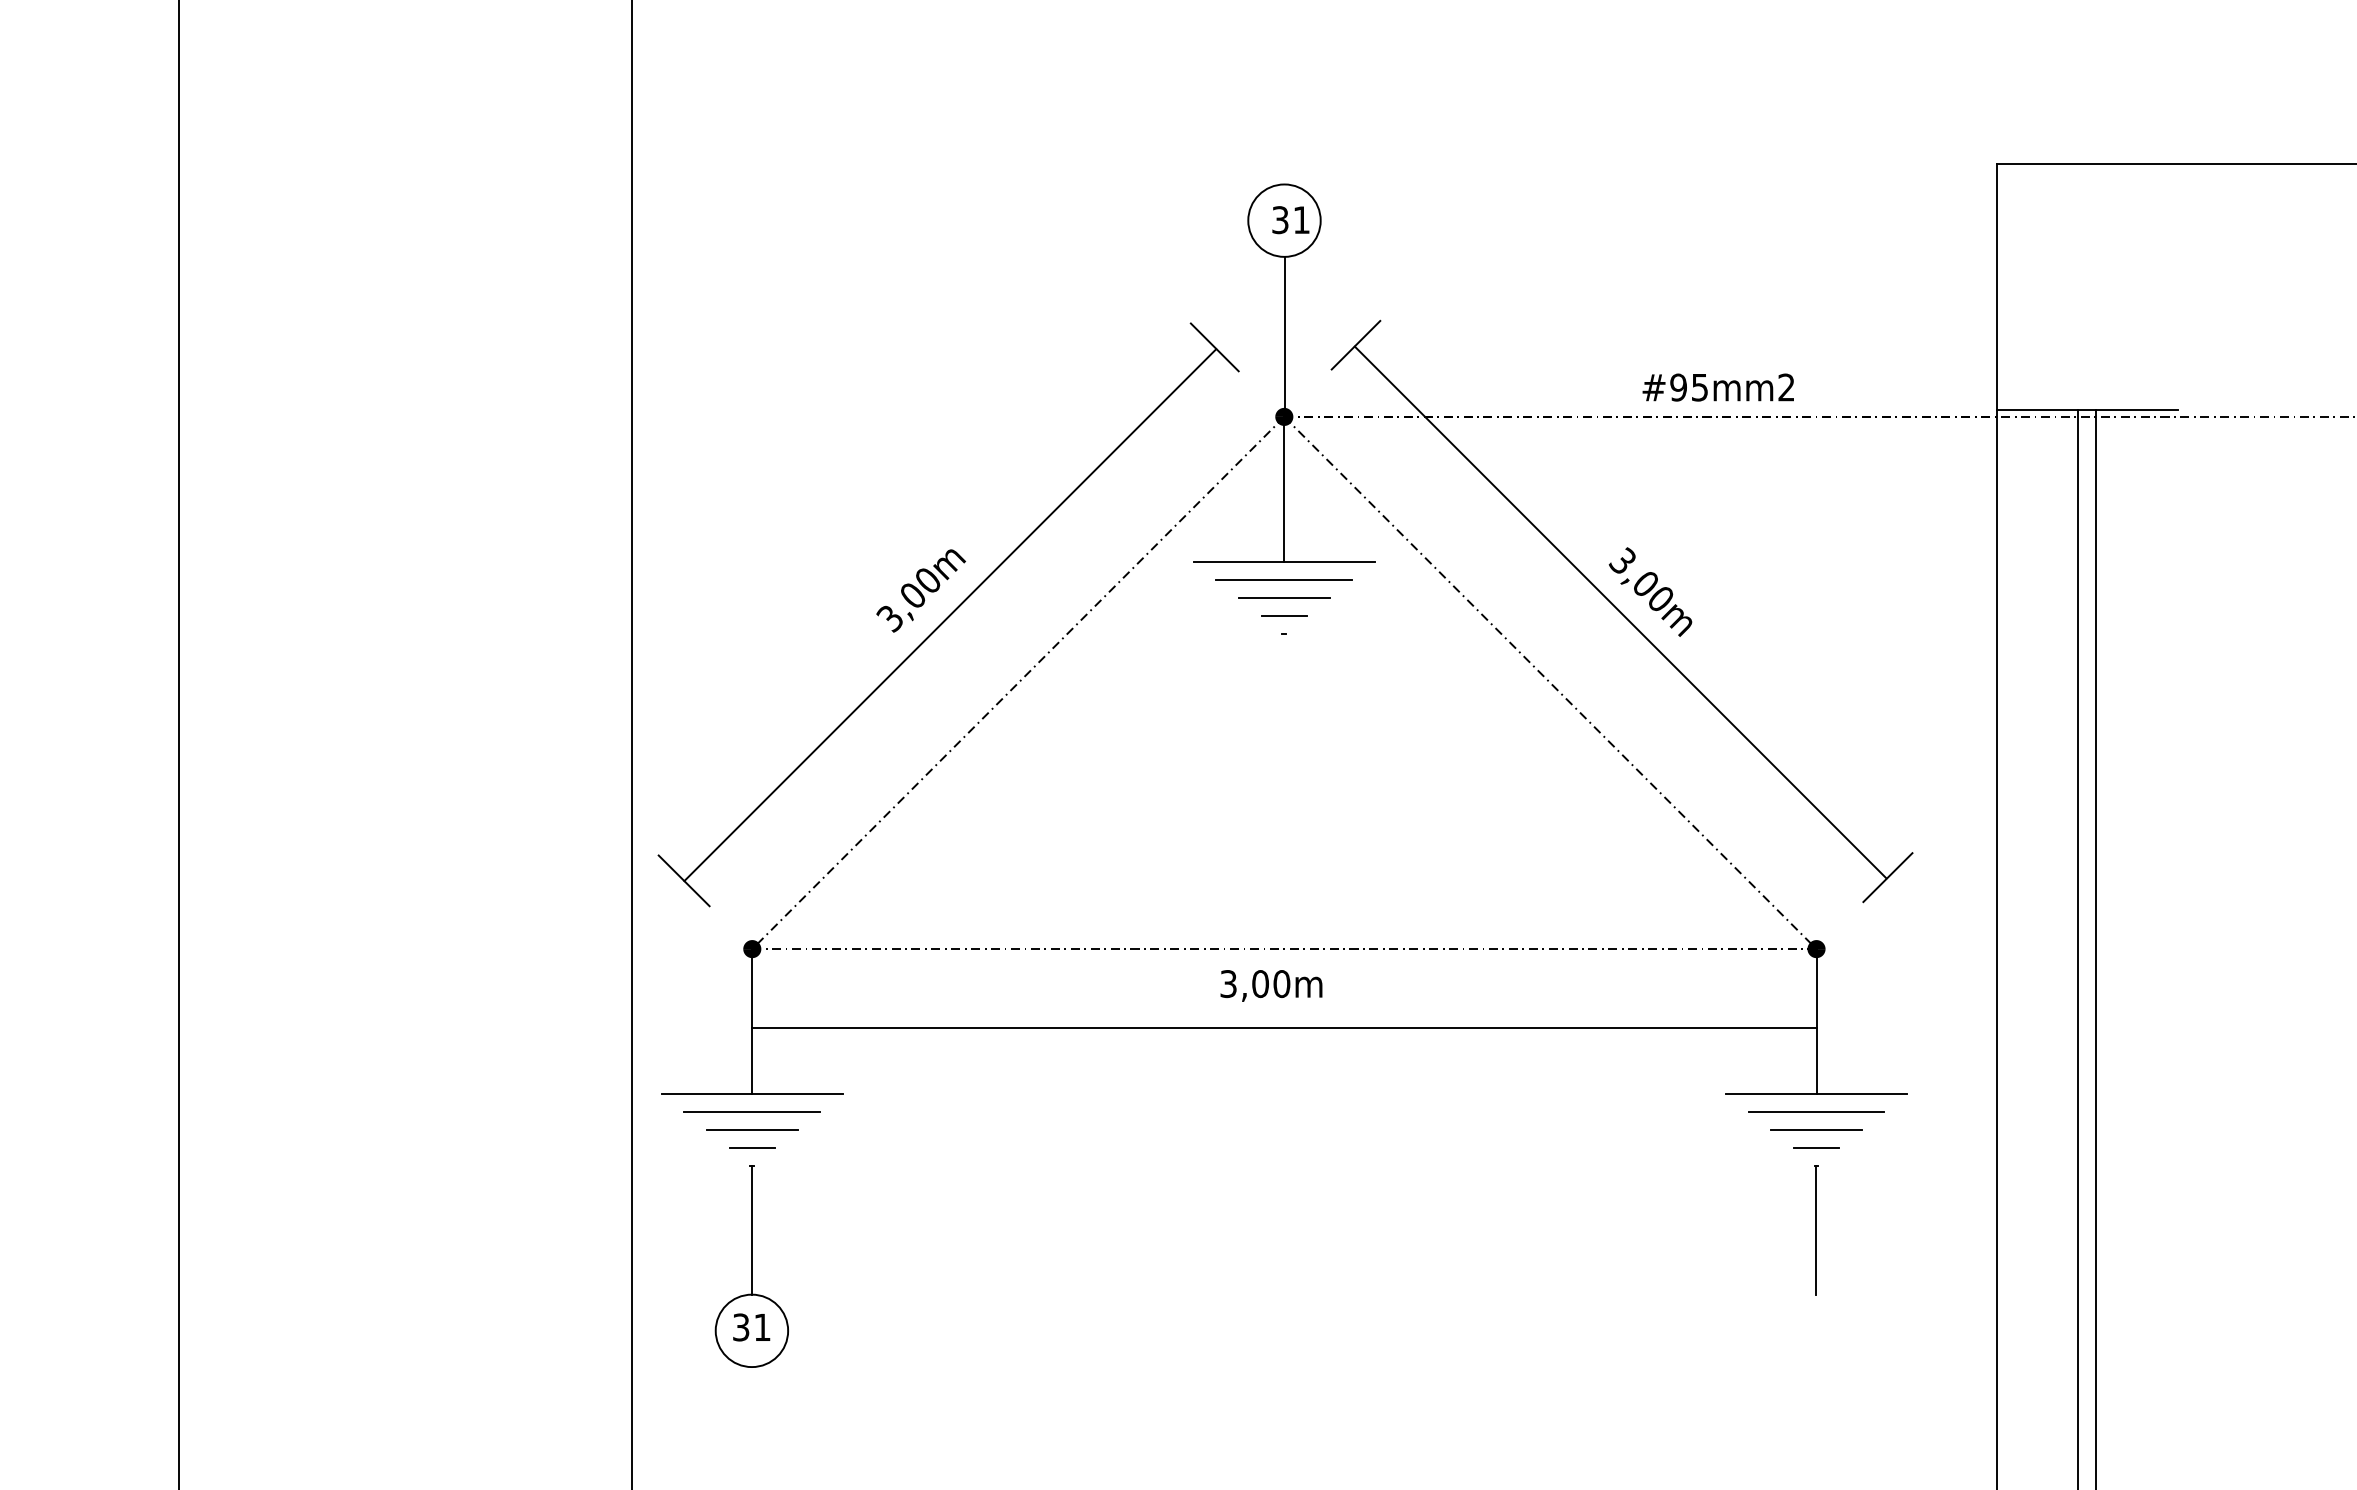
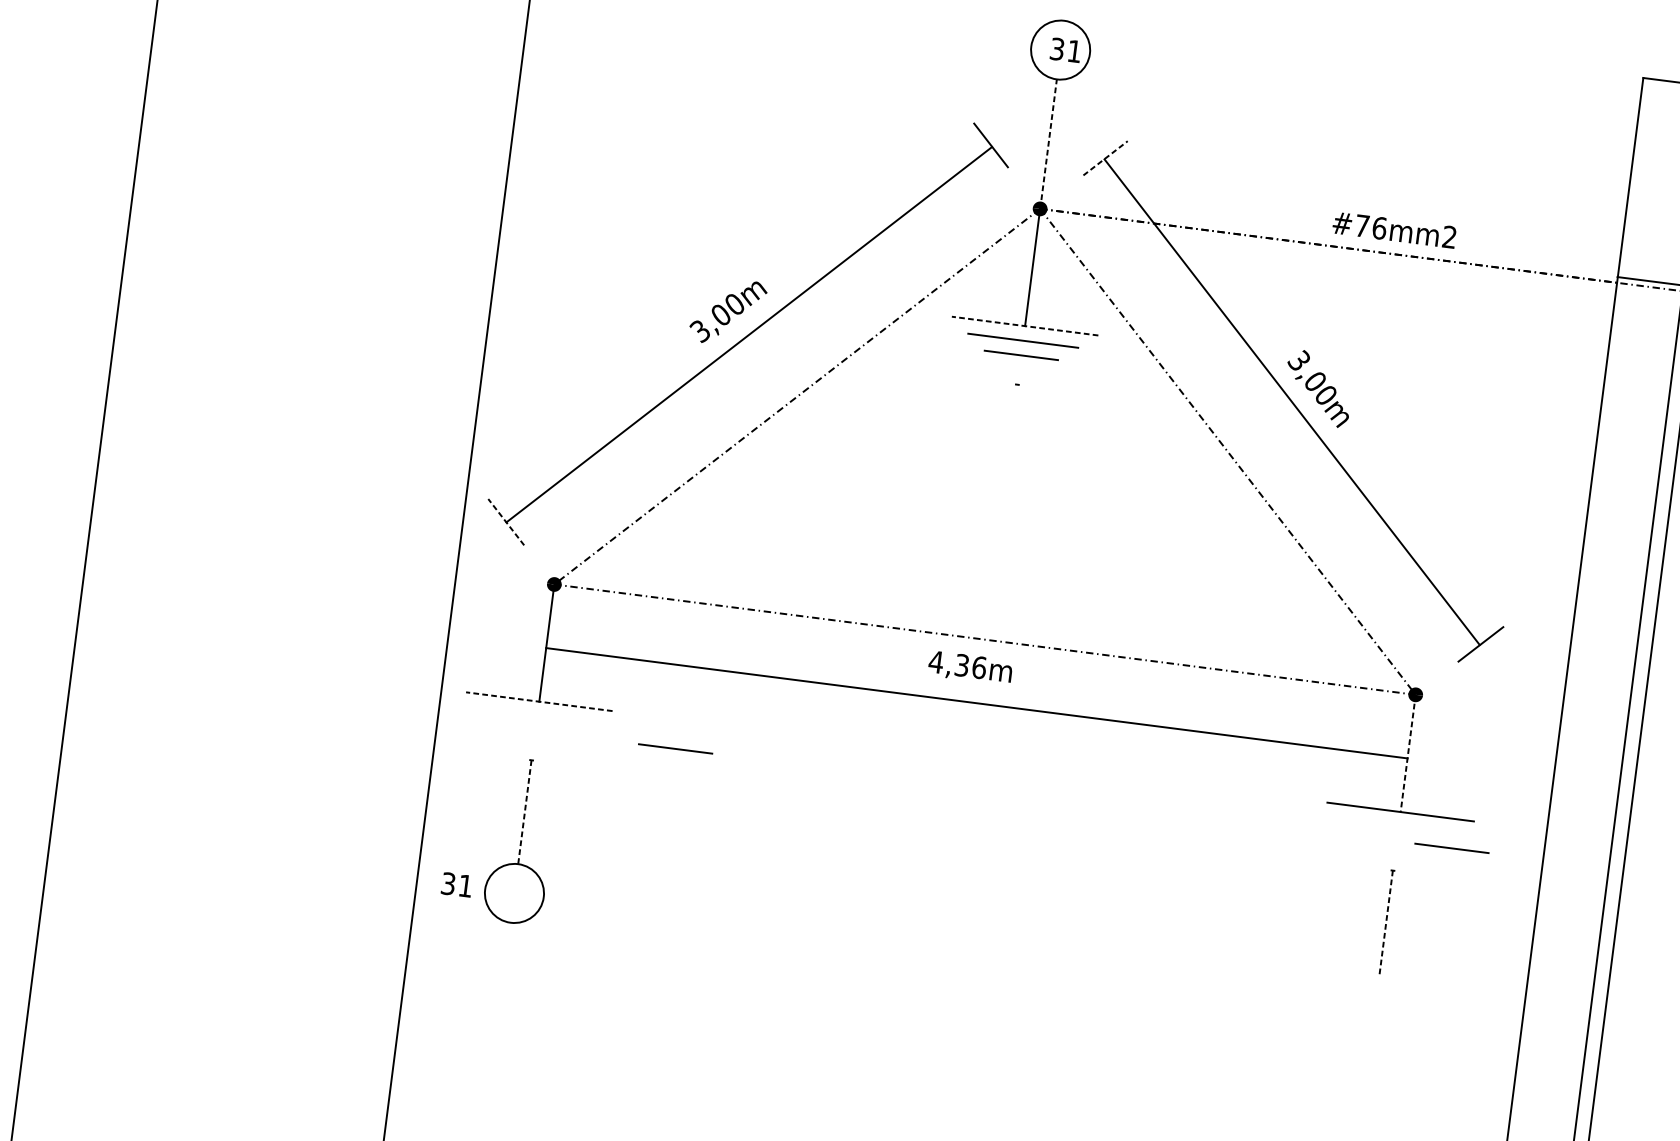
line: (1284, 336) -> (1048, 143), solid -> dashed
line: (1356, 344) -> (1106, 157), solid -> dashed
text: (1689, 387) -> (1371, 227), #95mm2 -> #76mm2
line: (1284, 561) -> (1025, 325), solid -> dashed
line: (1283, 616) -> (1018, 370), removed
line: (684, 880) -> (506, 521), solid -> dashed
text: (1254, 984) -> (957, 665), 3,00m -> 4,36m
line: (1816, 1022) -> (1408, 754), solid -> dashed
line: (752, 1093) -> (539, 701), solid -> dashed
line: (752, 1112) -> (537, 716), removed
line: (1816, 1112) -> (1398, 827), removed
line: (752, 1129) -> (675, 748), moved
line: (1816, 1129) -> (1452, 847), moved
line: (751, 1148) -> (533, 745), removed
line: (1816, 1148) -> (1395, 856), removed
line: (751, 1230) -> (524, 812), solid -> dashed
line: (1816, 1230) -> (1386, 922), solid -> dashed
text: (751, 1327) -> (456, 884), moved

